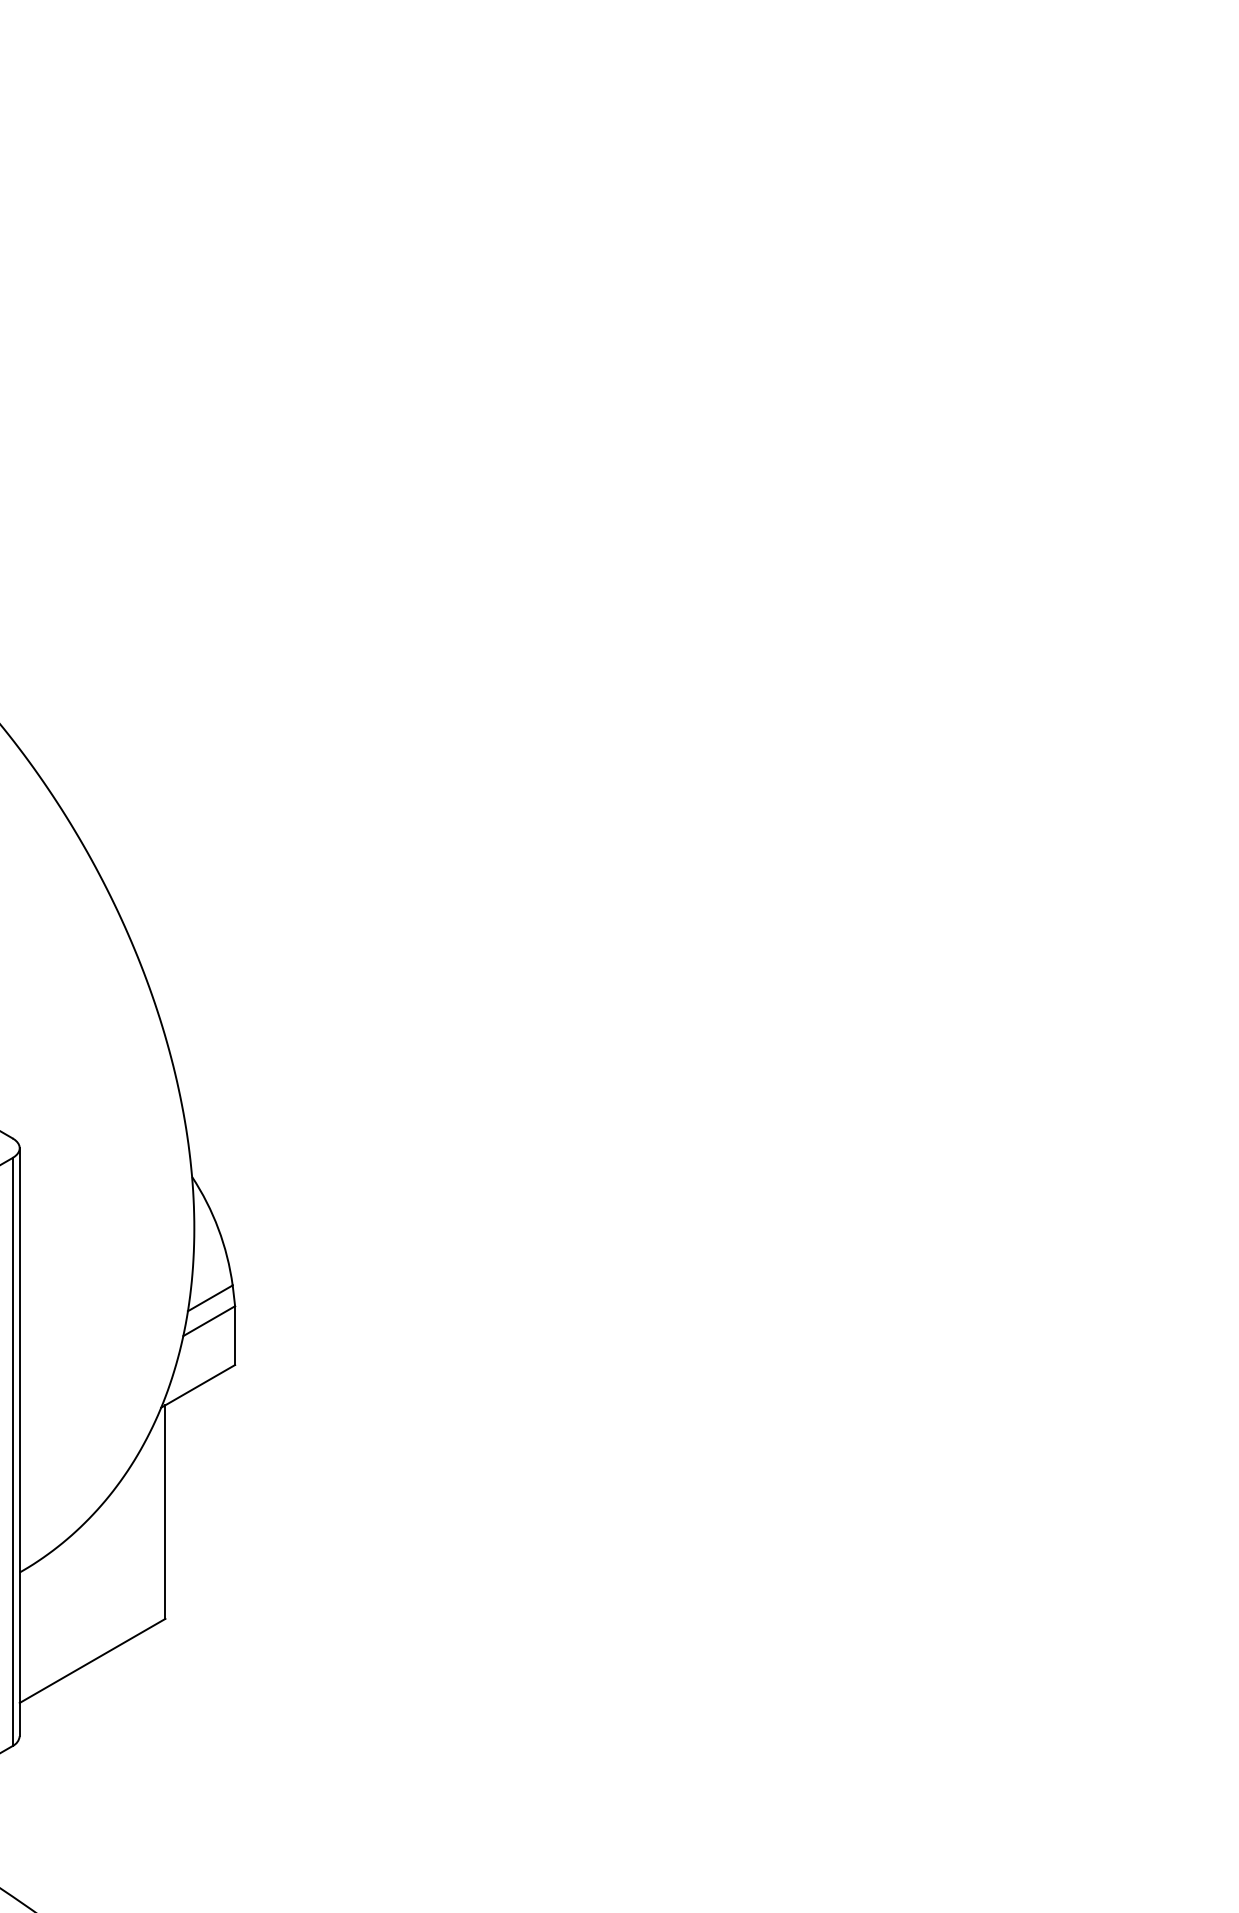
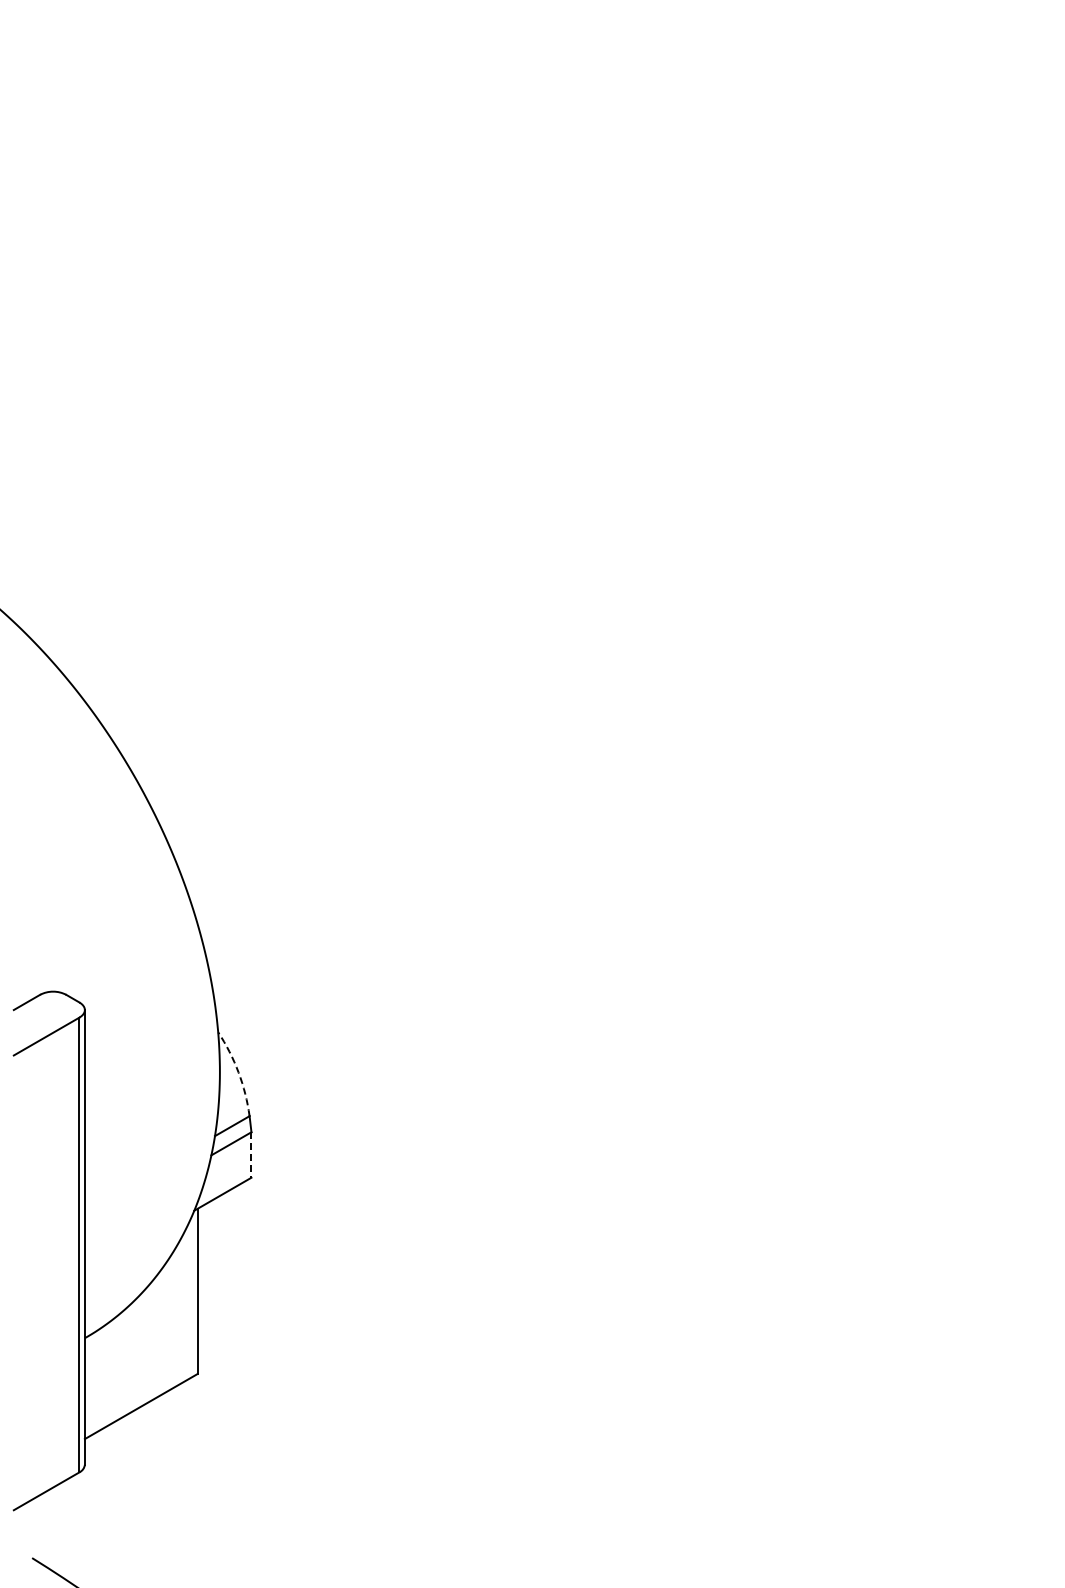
arc: (218, 1228) -> (238, 1072), solid -> dashed
line: (235, 1334) -> (251, 1154), solid -> dashed

